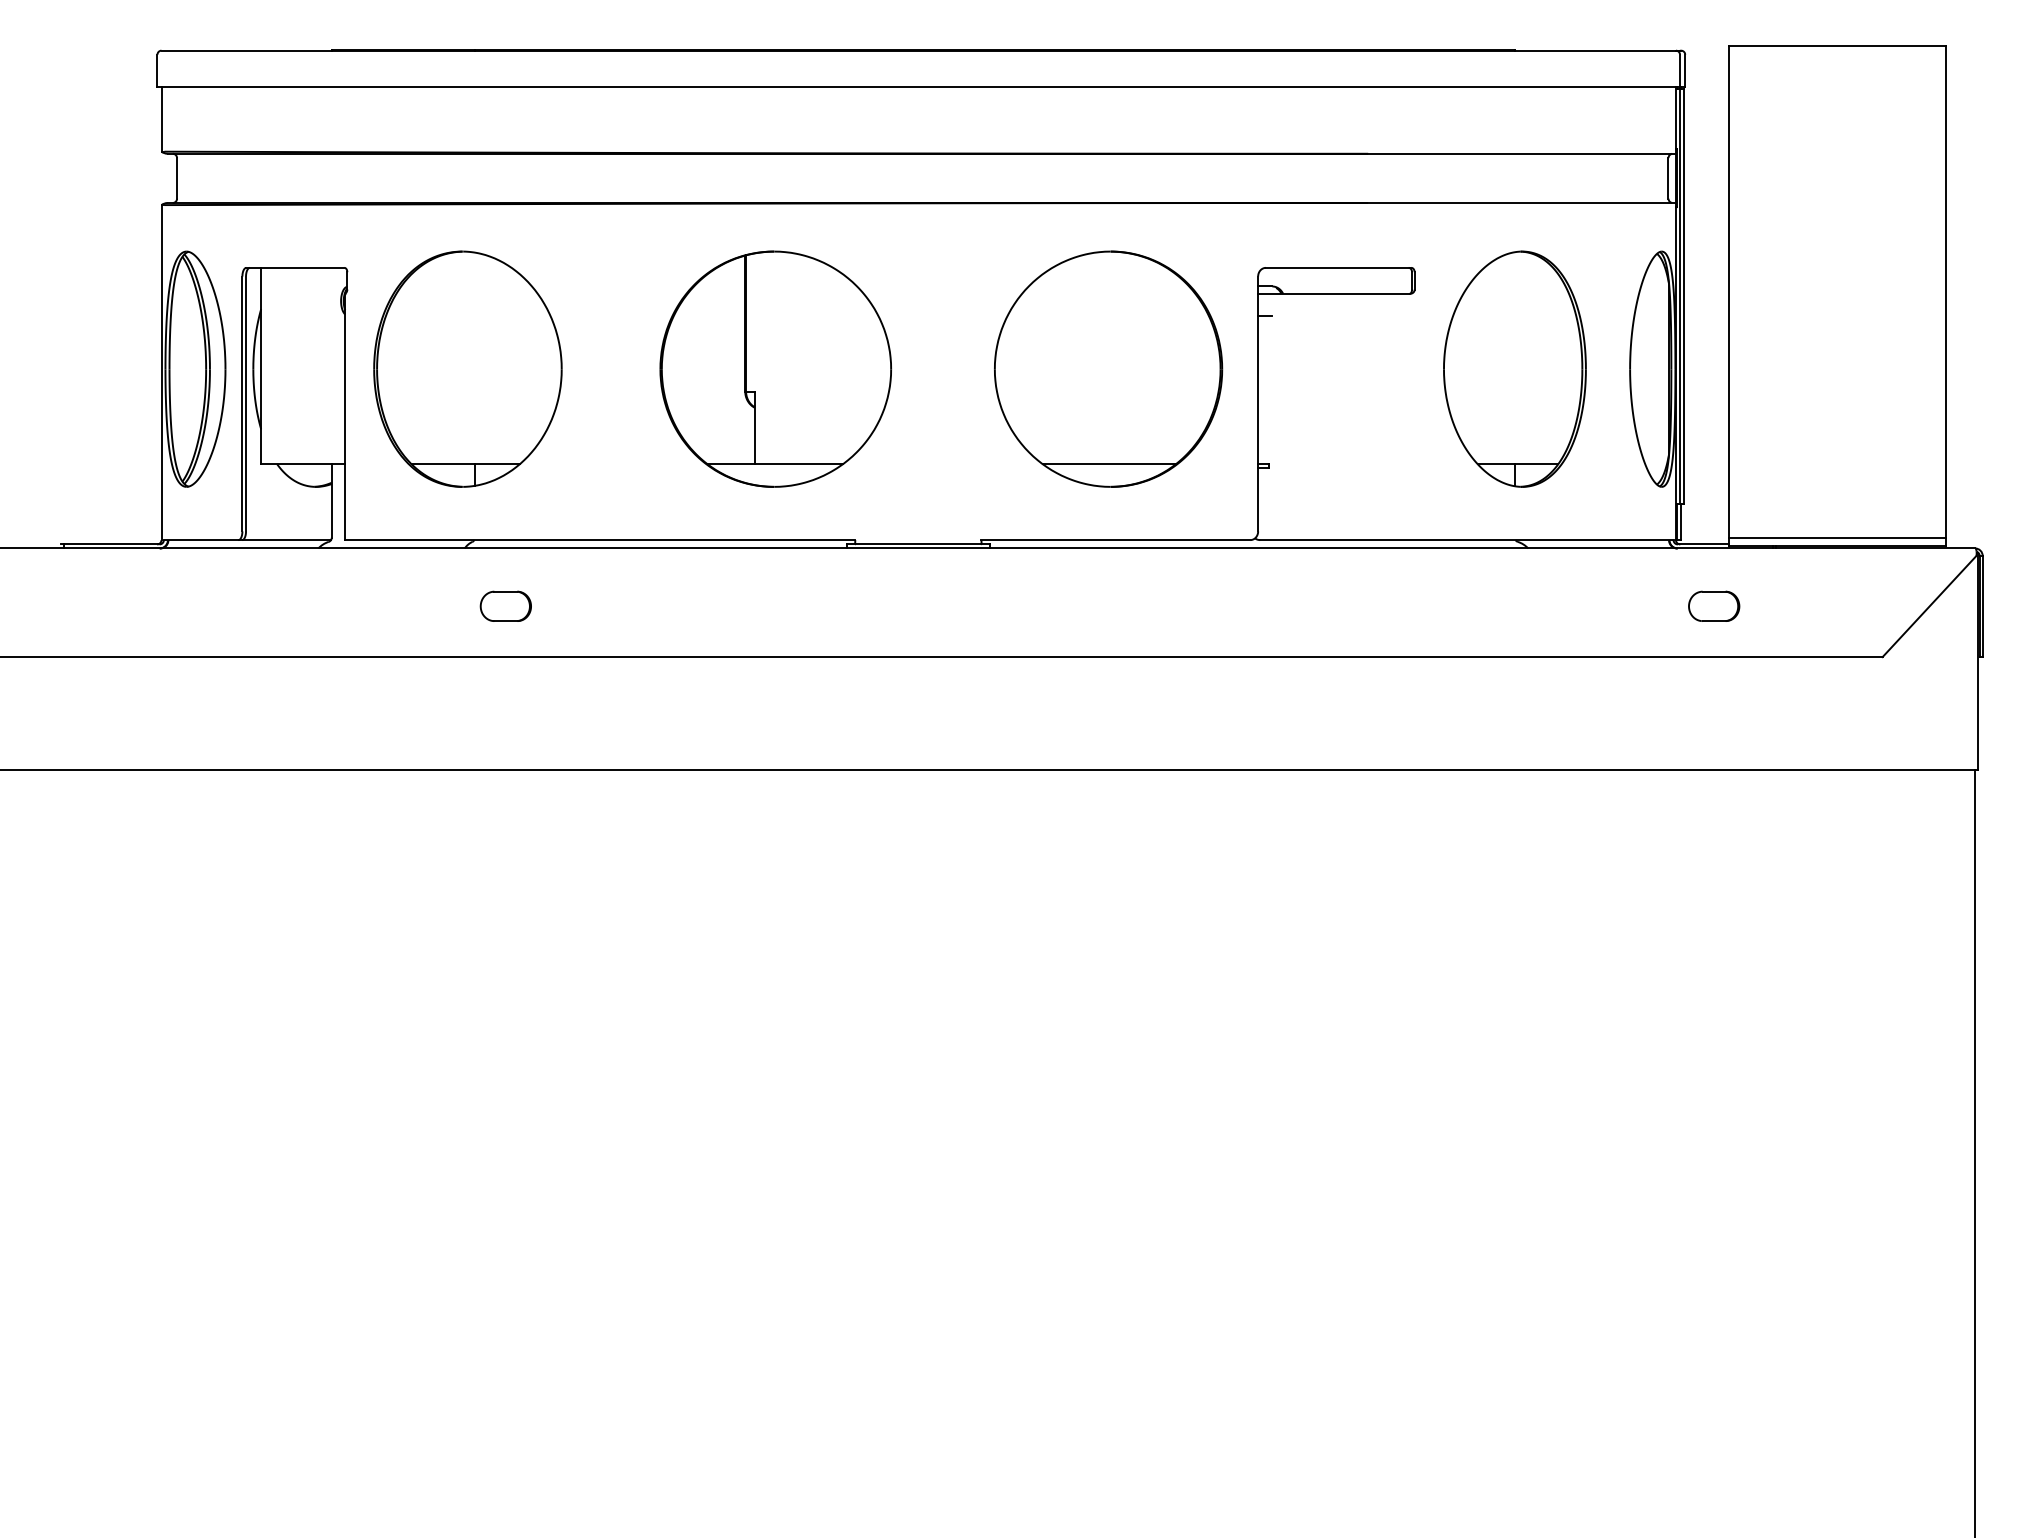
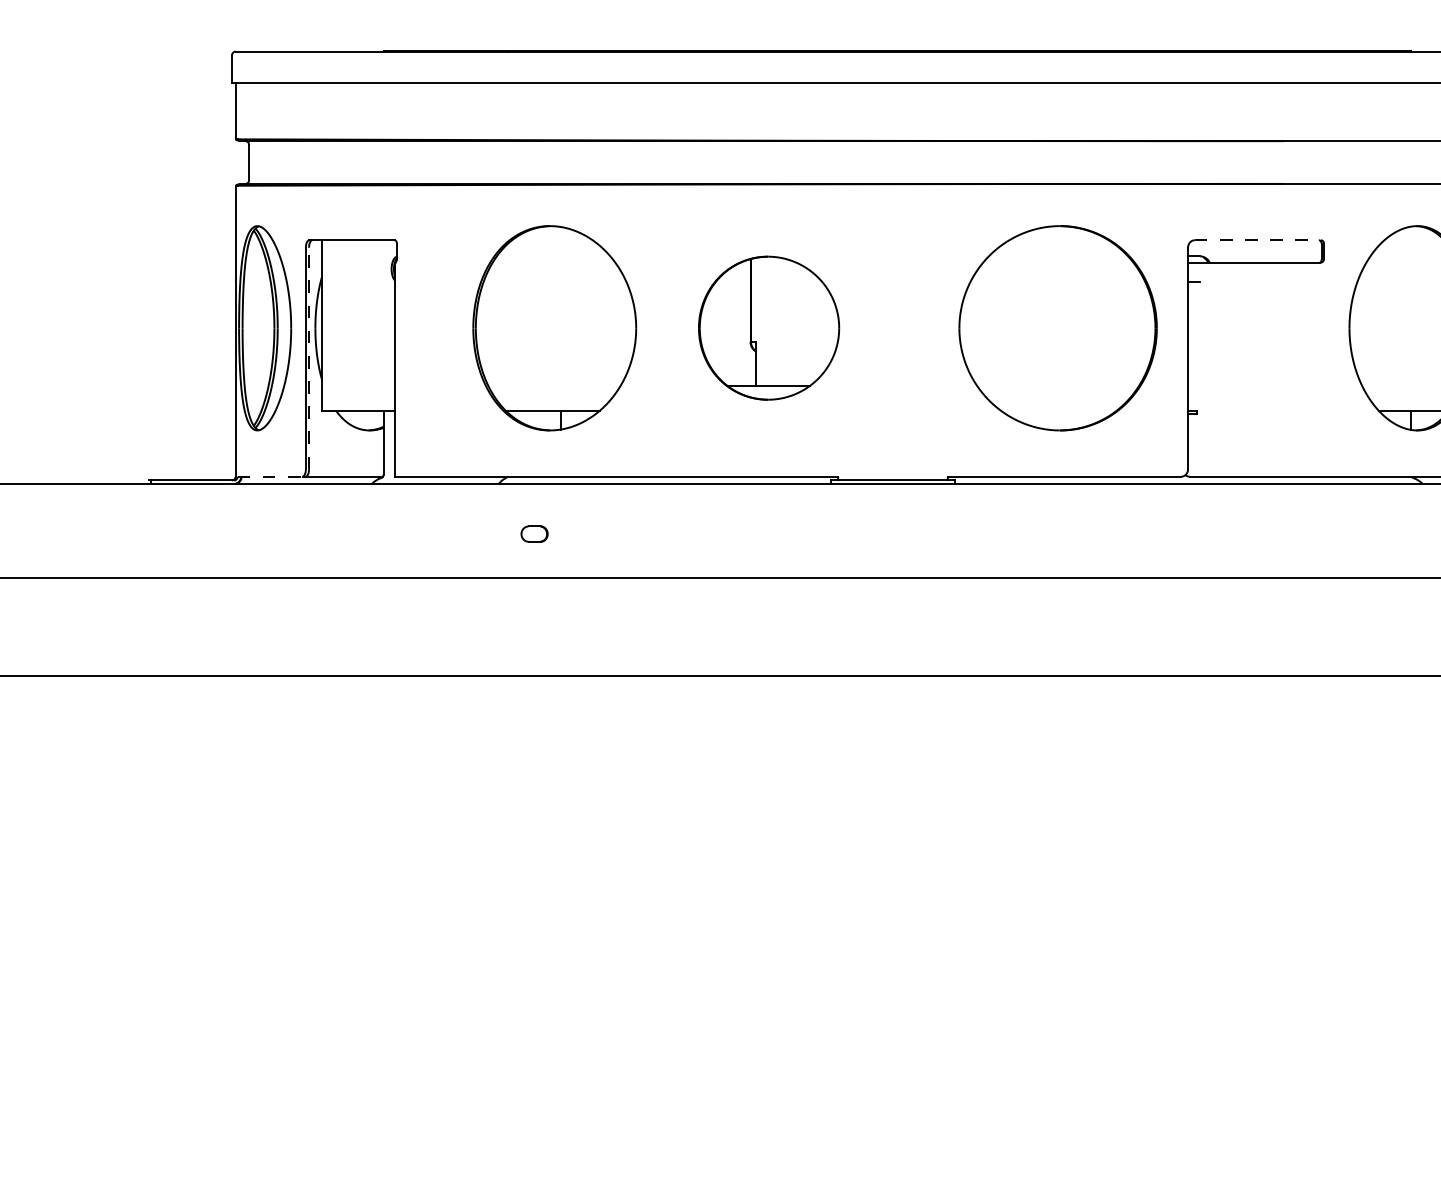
line: (1338, 267) -> (1257, 239), solid -> dashed
part: (467, 368) -> (554, 327), moved
part: (775, 368) -> (768, 327), size x0.7
line: (246, 403) -> (309, 358), solid -> dashed
line: (1108, 464) -> (1058, 411), removed
line: (201, 540) -> (270, 477), solid -> dashed
part: (505, 605) -> (534, 533), size x0.6

